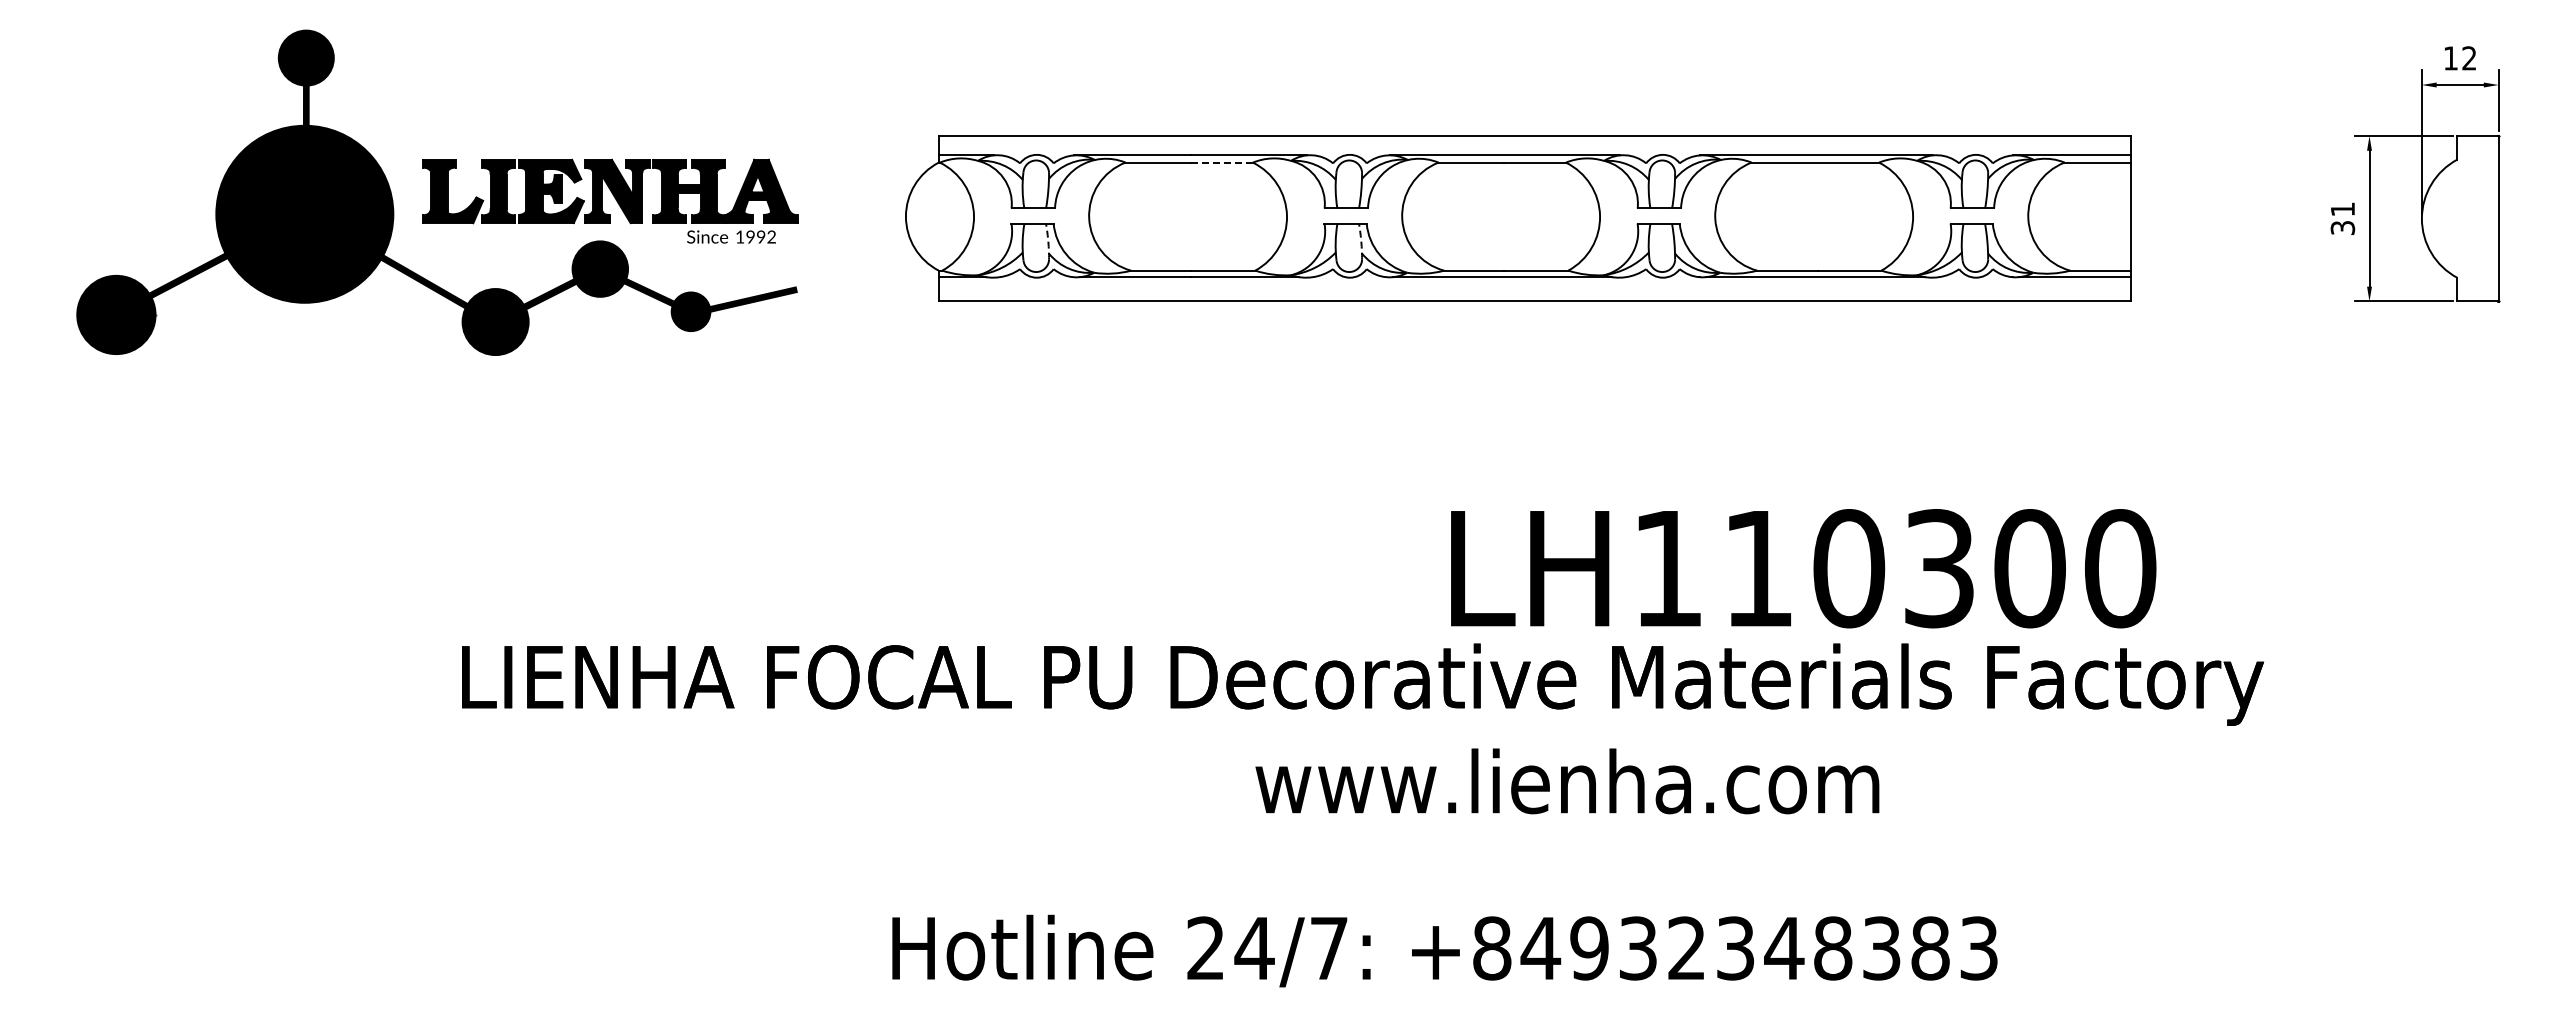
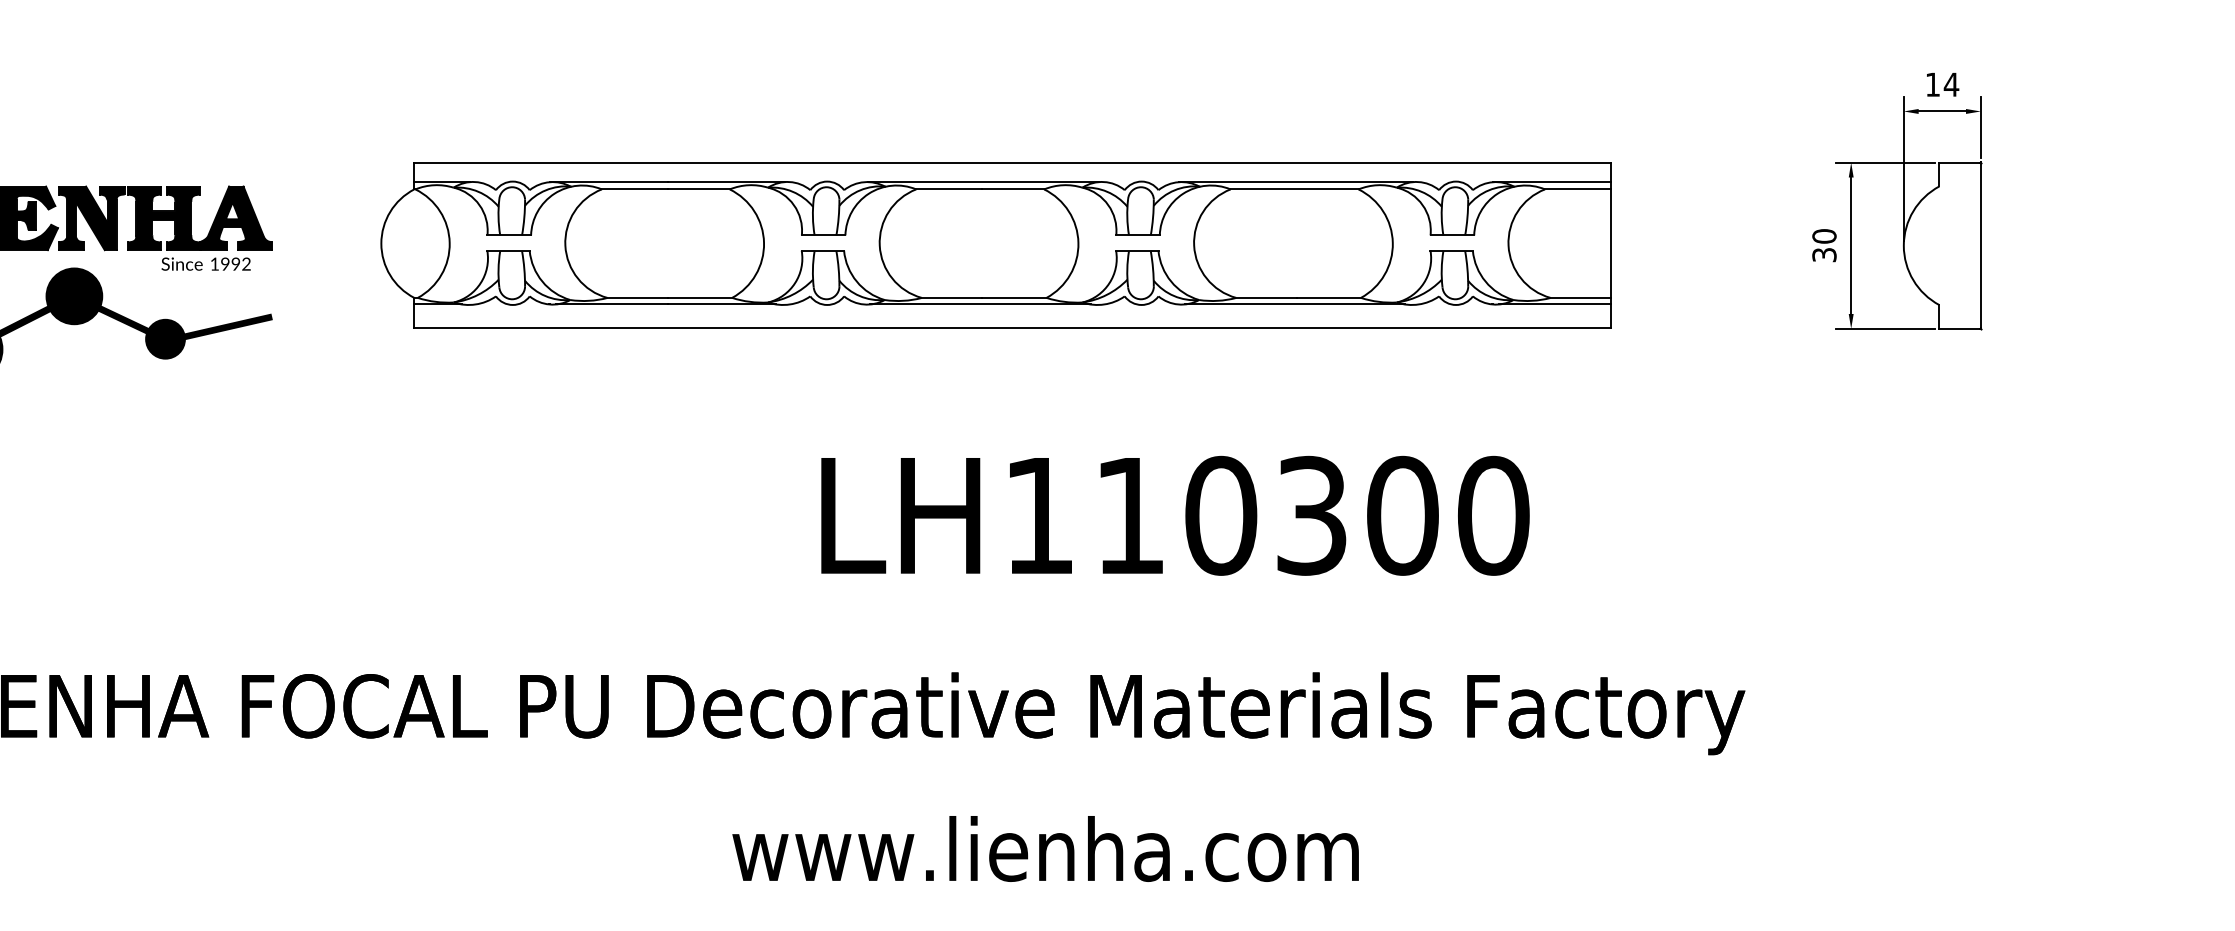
text: (2469, 58) -> (1951, 84), 12 -> 14
line: (1222, 162) -> (699, 189), dashed -> solid
text: (2342, 209) -> (1824, 236), 31 -> 30
arc: (1048, 241) -> (524, 268), dashed -> solid
arc: (1361, 241) -> (838, 268), dashed -> solid
text: (1803, 568) -> (1175, 515), moved
text: (1567, 781) -> (1045, 849), moved

